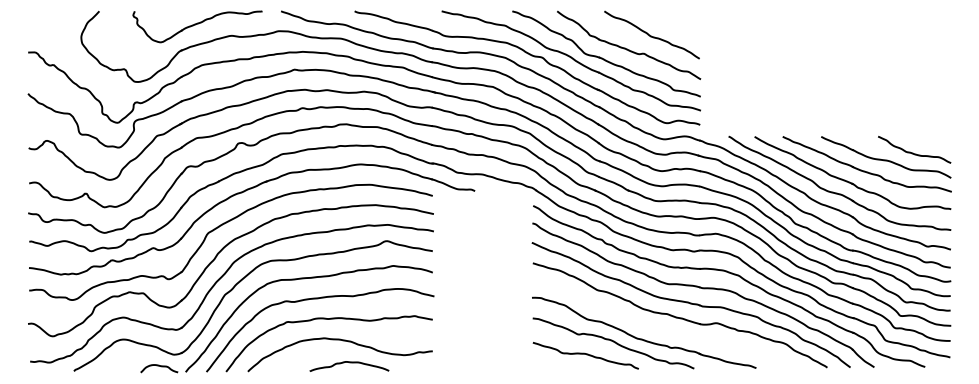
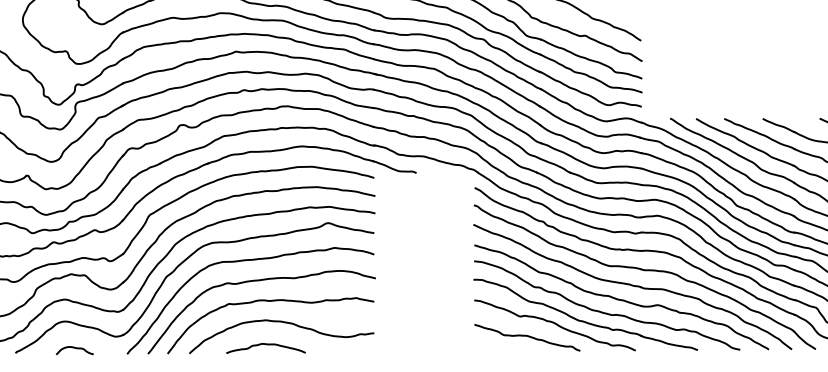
part: (665, 330) -> (607, 312), added
curve: (349, 363) -> (266, 345), moved
curve: (159, 366) -> (75, 348), moved

